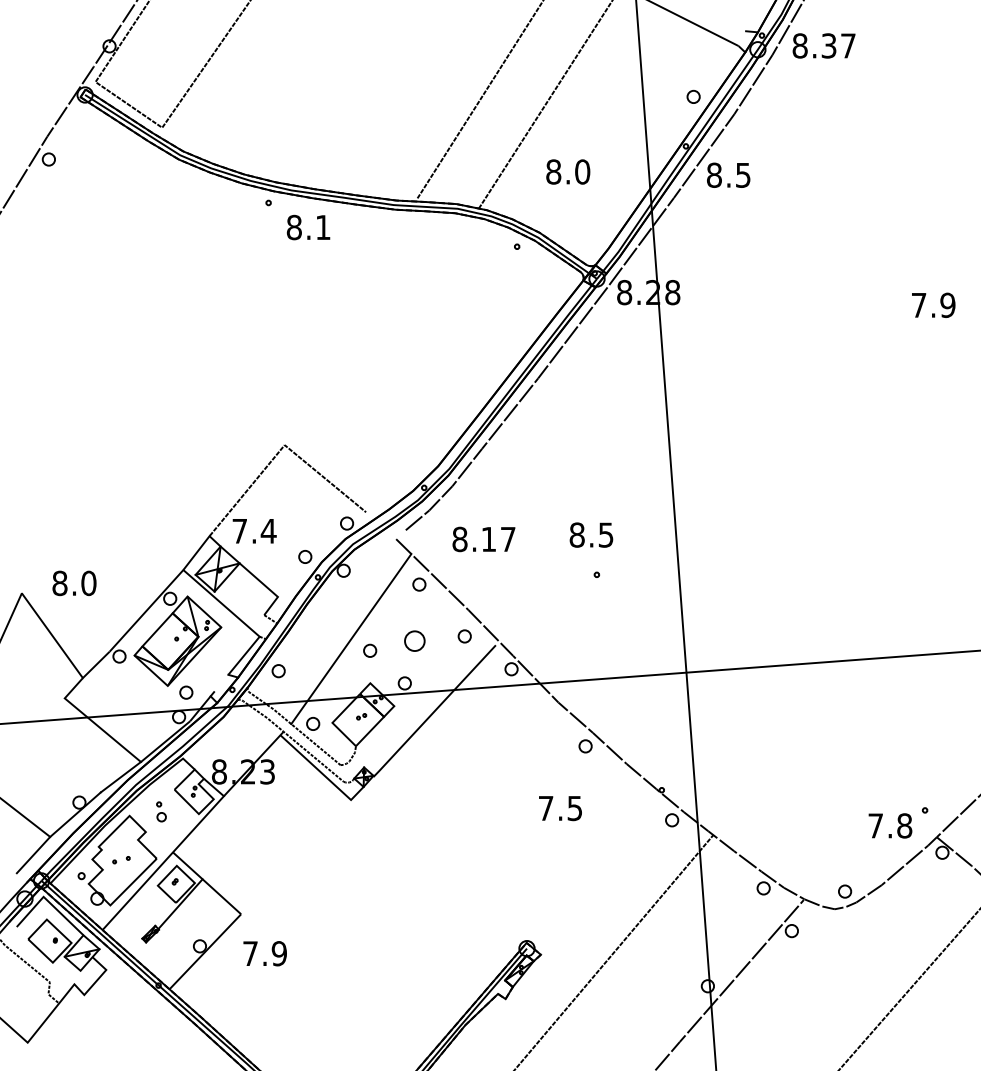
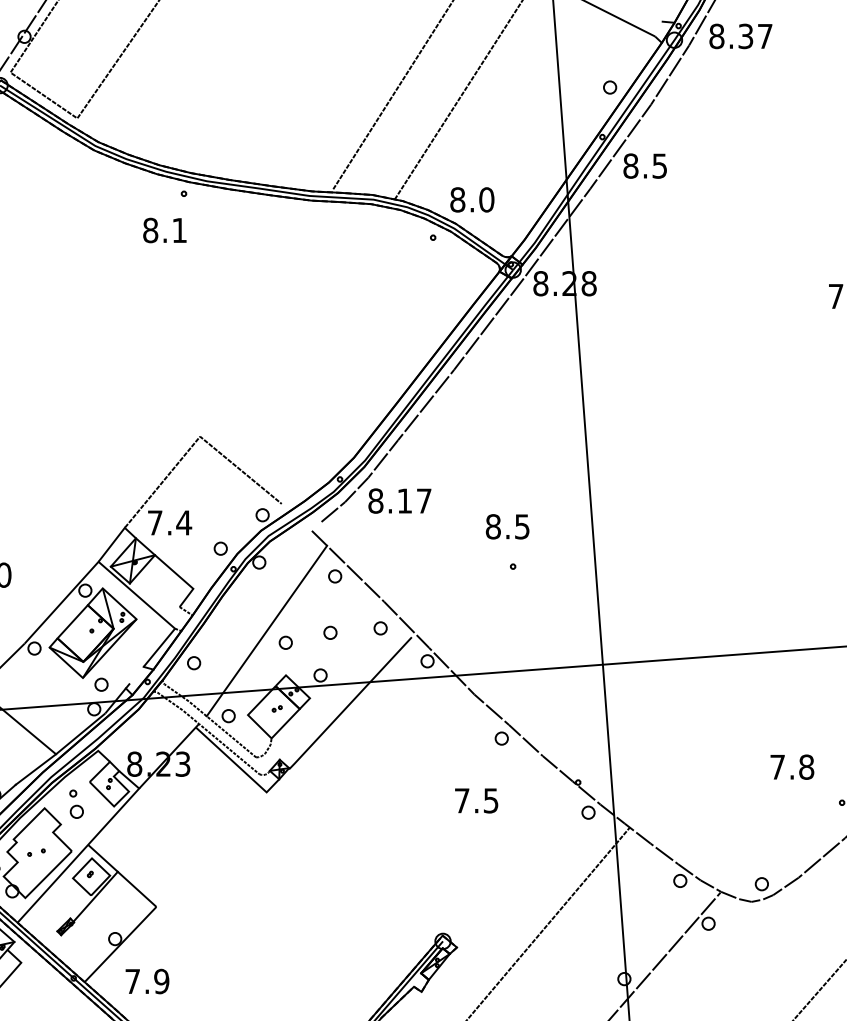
text: (568, 171) -> (472, 199), moved
text: (308, 227) -> (164, 230), moved
text: (483, 539) -> (399, 501), moved
part: (414, 640) -> (330, 632), size x0.62
part: (161, 811) -> (76, 803), size x1.43
text: (890, 825) -> (792, 766), moved
text: (264, 953) -> (146, 981), moved

